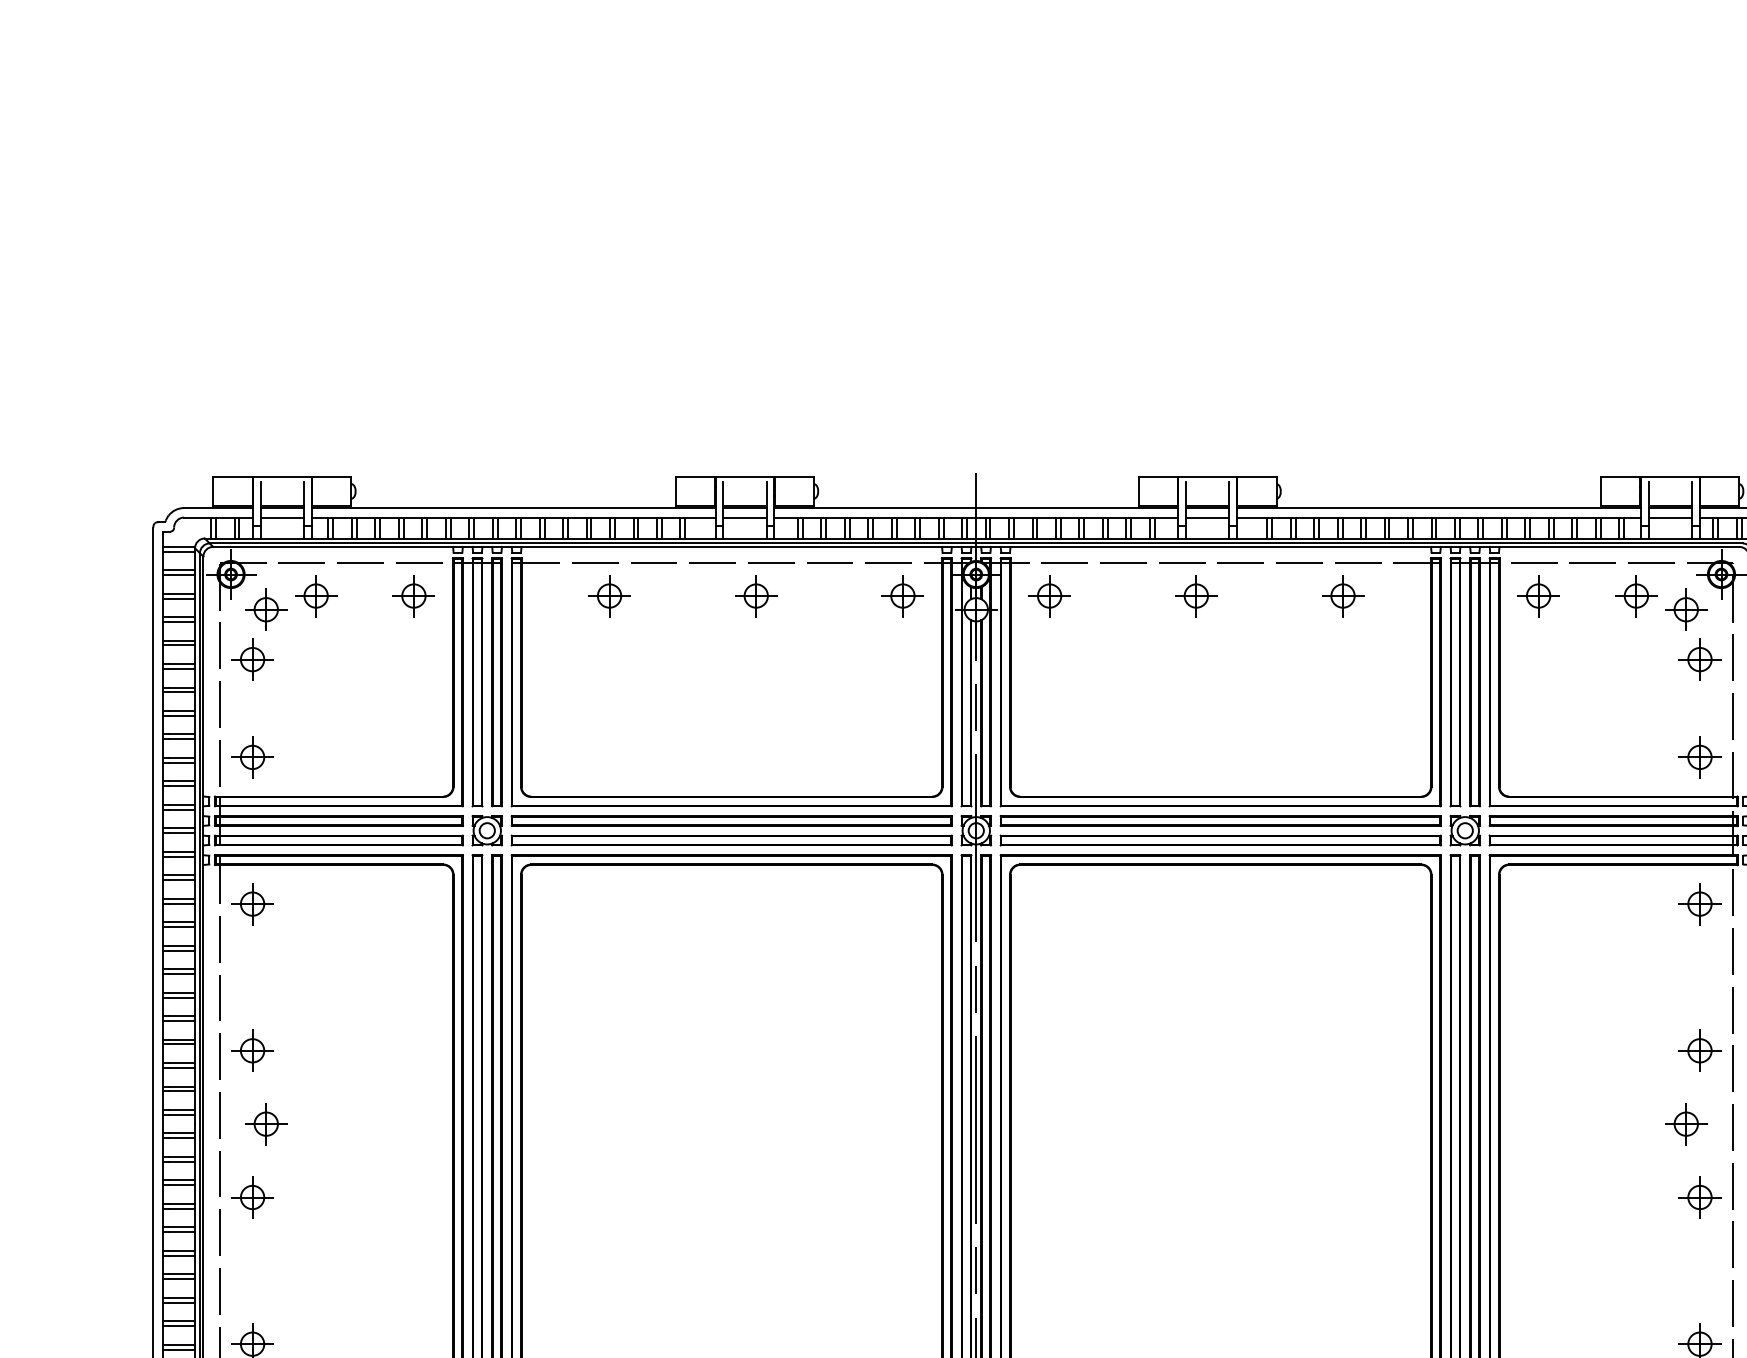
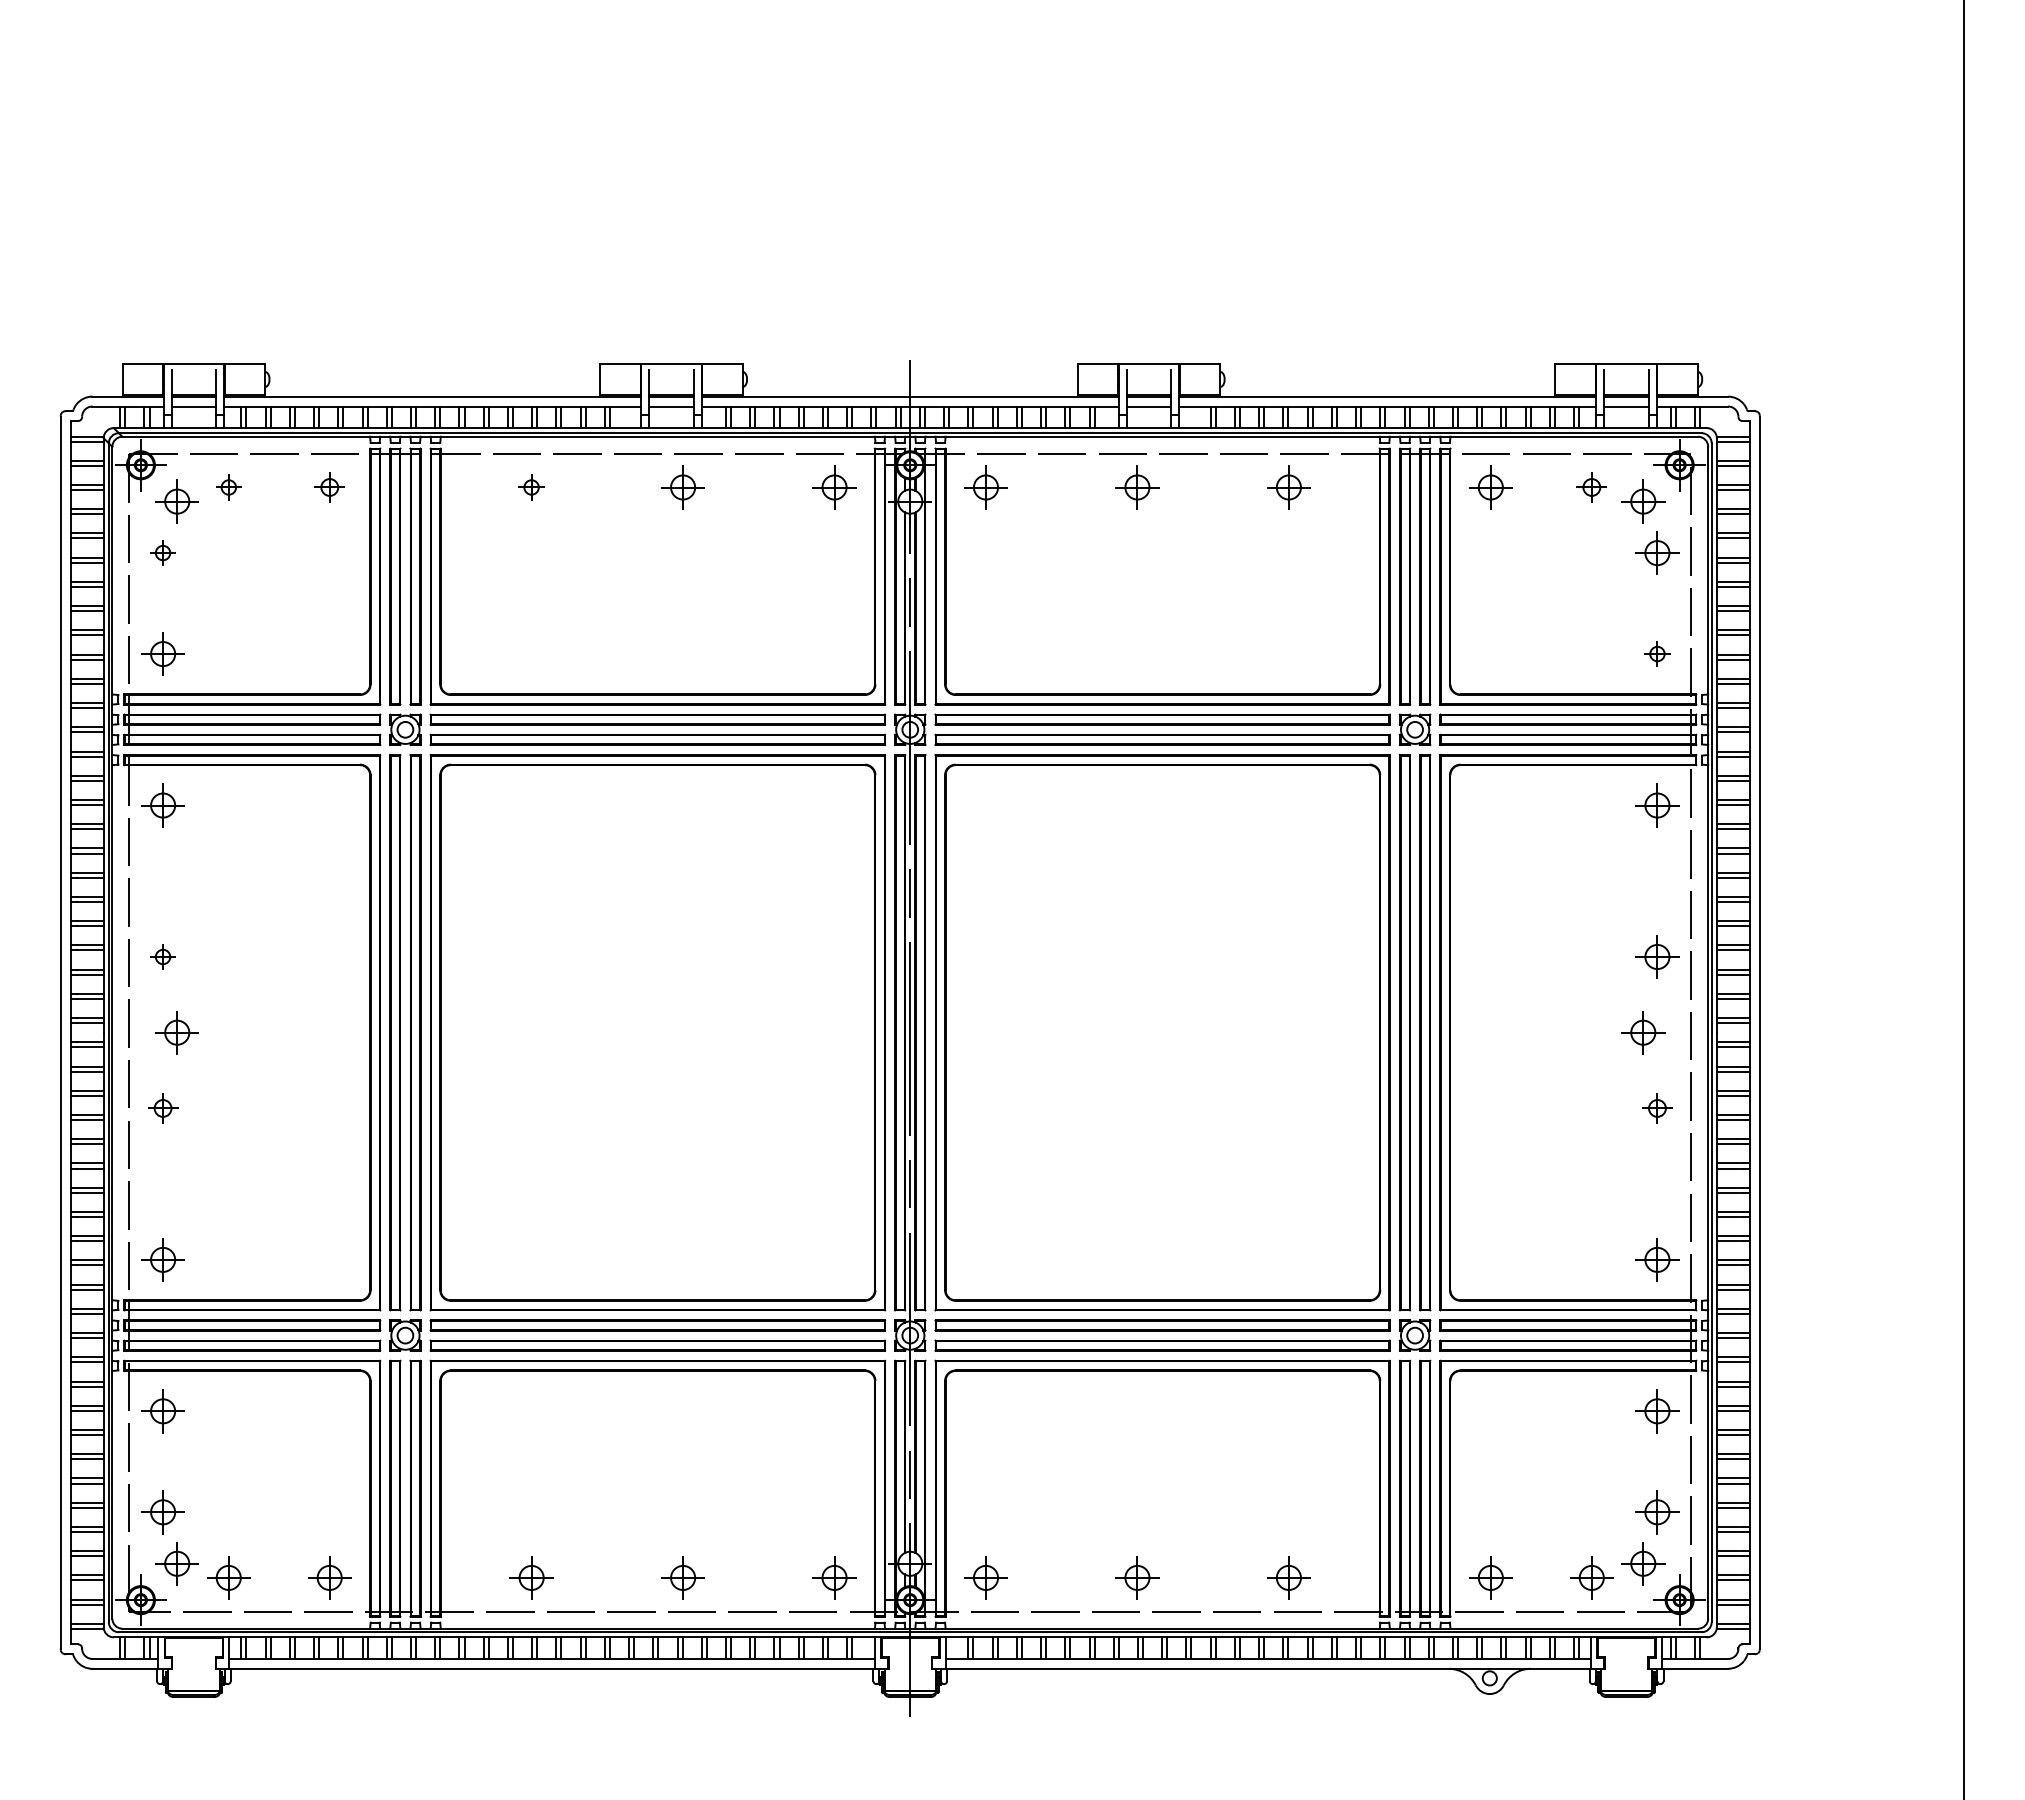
part: (315, 596) -> (228, 487), size x0.6
part: (413, 596) -> (329, 487), size x0.7
part: (609, 596) -> (531, 487), size x0.6
part: (1636, 596) -> (1591, 487), size x0.7
part: (251, 659) -> (162, 552), size x0.6
part: (1700, 756) -> (1657, 653), size x0.6
part: (251, 1050) -> (162, 956), size x0.6
part: (251, 1197) -> (162, 1108), size x0.7
part: (1700, 1197) -> (1657, 1108), size x0.7

